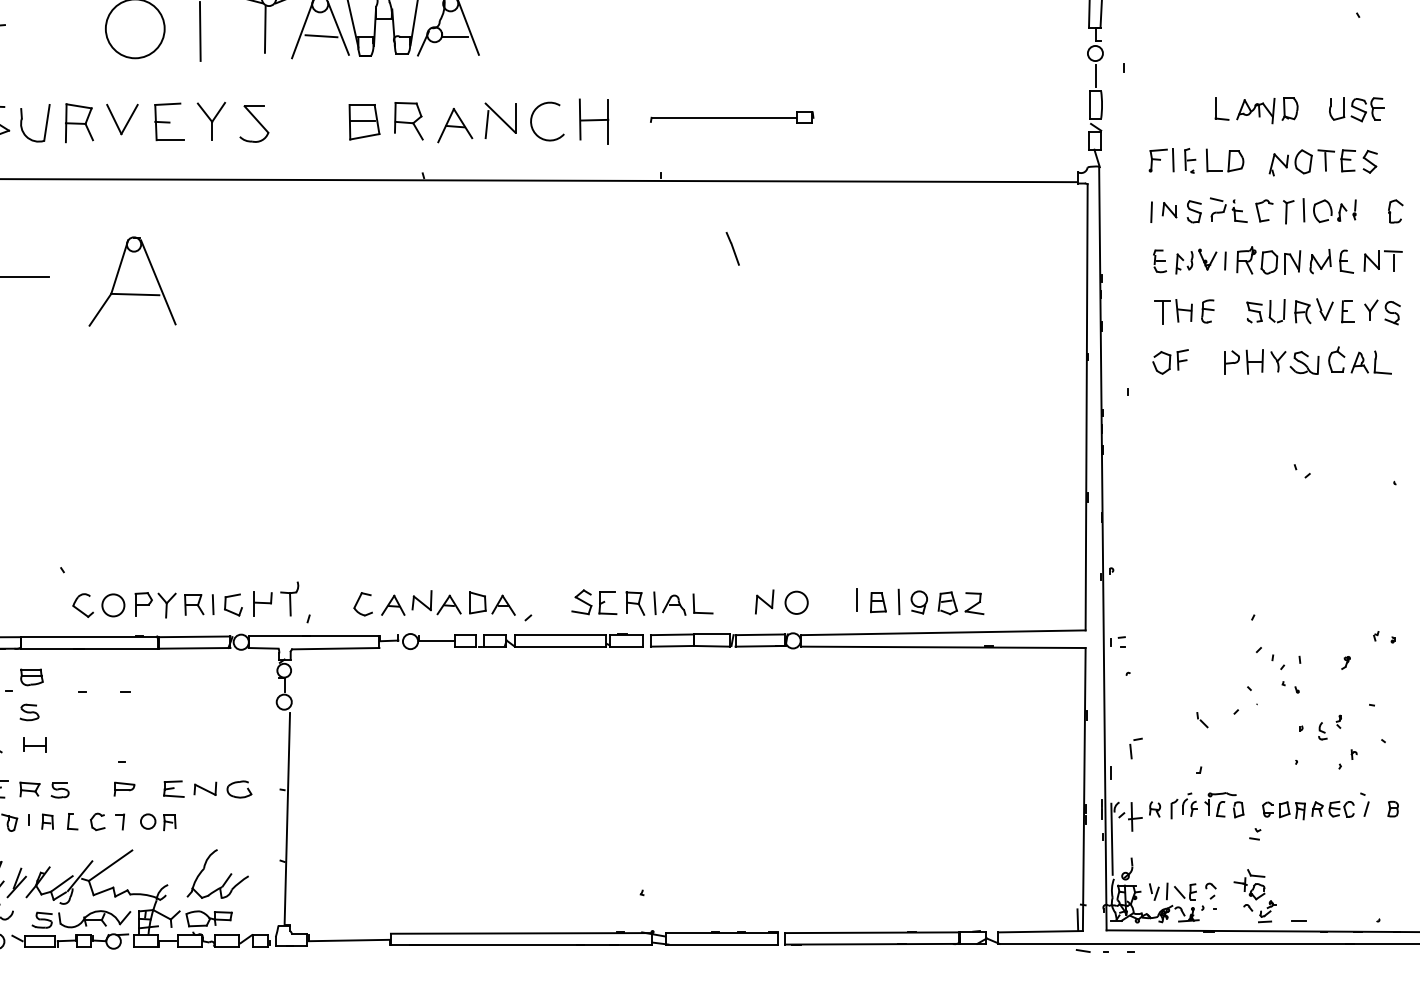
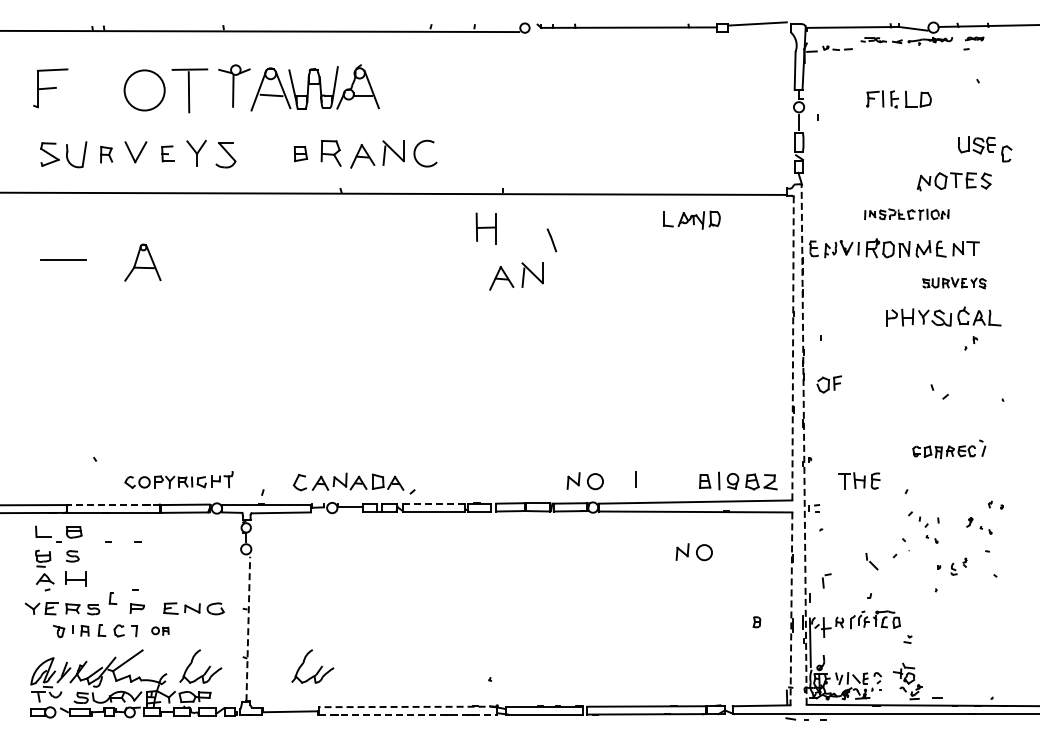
part: (1256, 109) -> (691, 219), moved
part: (732, 116) -> (551, 150), removed
part: (168, 121) -> (167, 153), size x0.6
part: (363, 121) -> (300, 153), size x0.6
part: (592, 121) -> (485, 228), moved
part: (79, 122) -> (106, 154), size x0.6
part: (1195, 160) -> (898, 99), moved
part: (1253, 210) -> (906, 214), size x0.6
part: (1395, 210) -> (1006, 153), moved
part: (1278, 260) -> (894, 248), moved
part: (132, 281) -> (142, 262), size x0.6
part: (680, 301) -> (516, 276), added
part: (1184, 310) -> (859, 480), moved
part: (1323, 310) -> (954, 282), size x0.6
part: (1169, 361) -> (828, 384), moved
line: (1087, 407) -> (793, 348), solid -> dashed
part: (1302, 470) -> (940, 391), size x1.6
line: (1103, 548) -> (804, 444), solid -> dashed
part: (184, 599) -> (178, 479), size x0.7
part: (927, 601) -> (738, 480), moved
part: (641, 602) -> (489, 481), removed
line: (560, 634) -> (434, 503), solid -> dashed
line: (89, 637) -> (113, 505), solid -> dashed
part: (1368, 674) -> (985, 530), added
part: (940, 706) -> (693, 552), added
part: (1201, 720) -> (871, 561), size x1.6
part: (35, 744) -> (76, 578), size x1.4
part: (1346, 759) -> (970, 343), moved
part: (88, 774) -> (112, 598), added
line: (1084, 790) -> (791, 609), solid -> dashed
part: (1316, 806) -> (949, 449), moved
part: (1392, 809) -> (756, 622), moved
line: (287, 818) -> (248, 628), solid -> dashed
part: (158, 821) -> (160, 630), size x0.7
part: (390, 878) -> (318, 669), added
line: (520, 932) -> (407, 706), solid -> dashed
line: (520, 945) -> (407, 715), solid -> dashed

